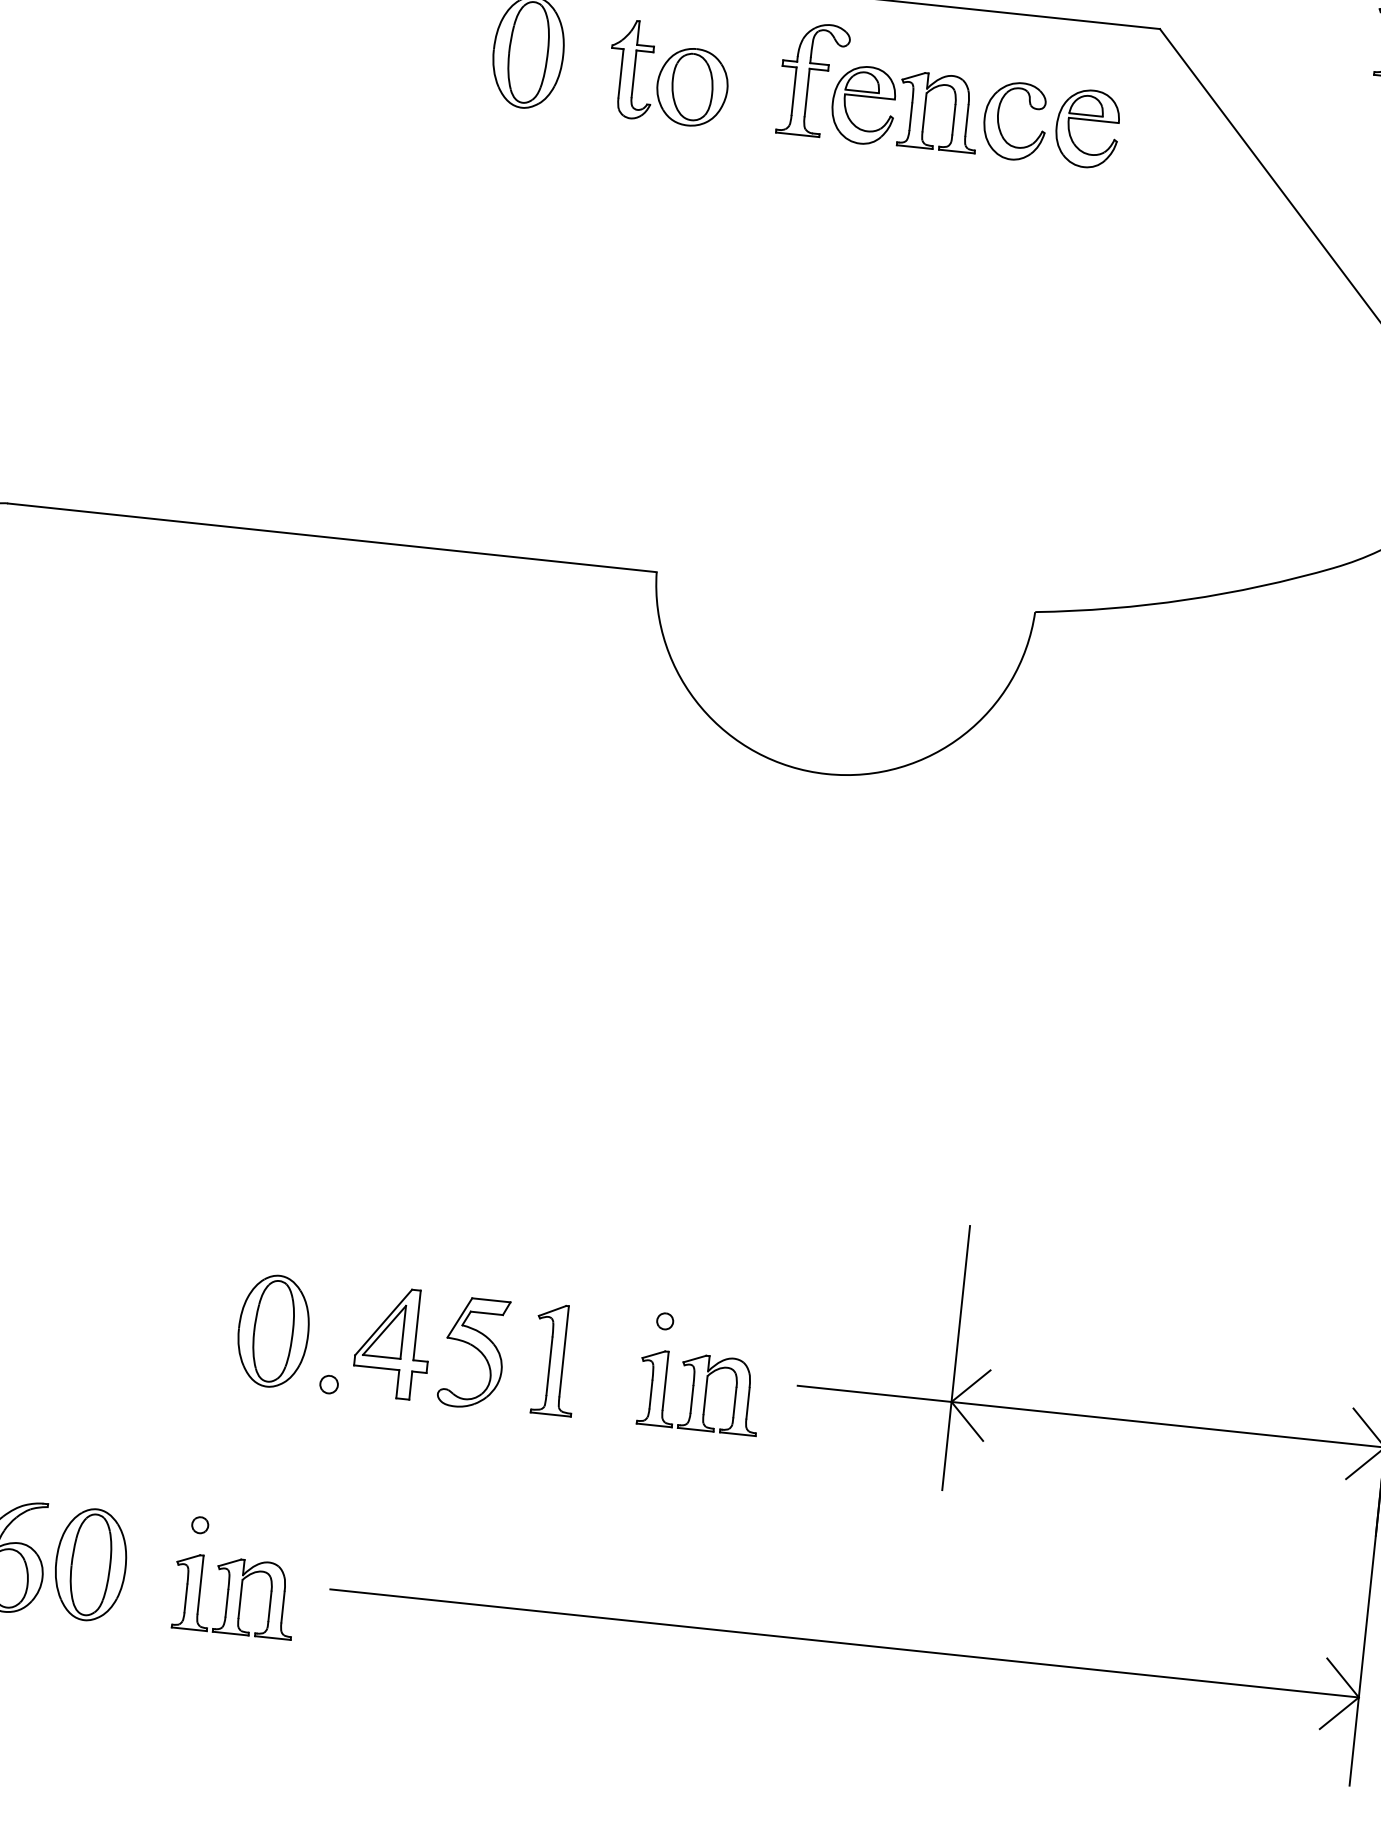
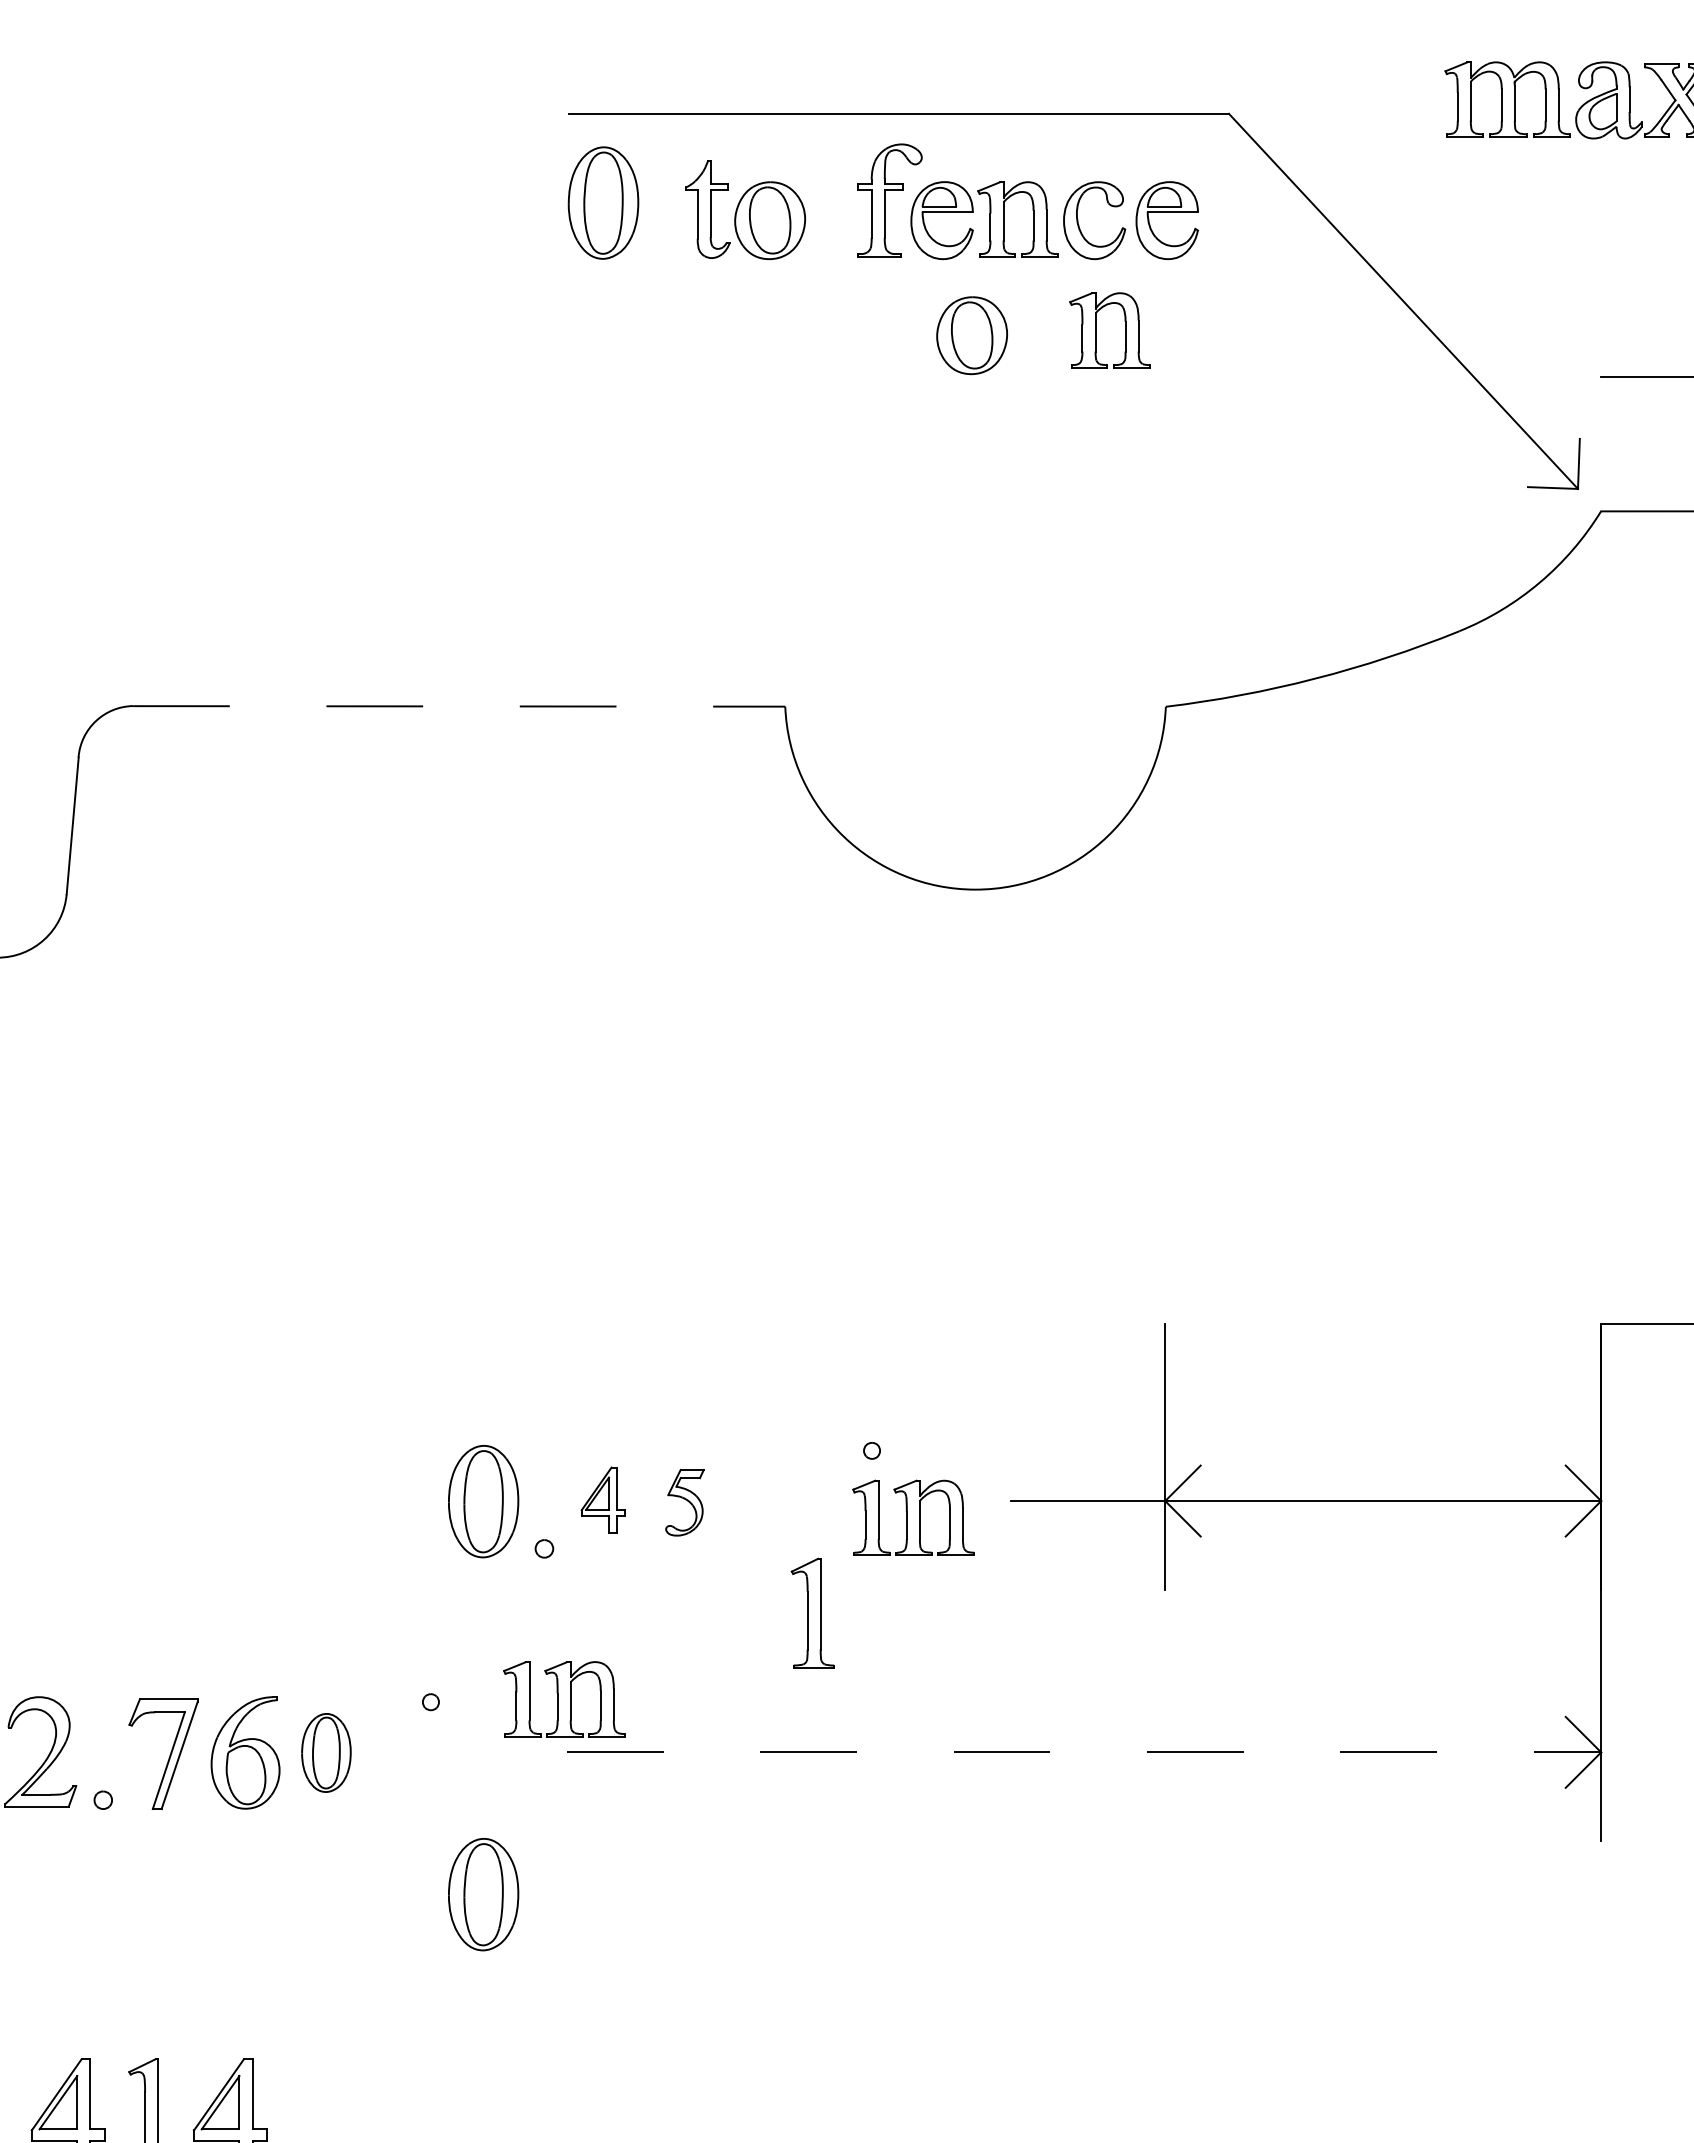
part: (880, 222) -> (971, 335), added
part: (1005, 230) -> (1096, 330), added
line: (332, 537) -> (459, 706), solid -> dashed
part: (393, 1341) -> (603, 1499), size x0.6
part: (473, 1353) -> (684, 1502), size x0.6
part: (555, 1358) -> (812, 1612), moved
part: (91, 1564) -> (326, 1752), size x0.7
part: (234, 1596) -> (564, 1699), moved
line: (844, 1643) -> (1084, 1752), solid -> dashed
part: (232, 1721) -> (483, 1894), added

